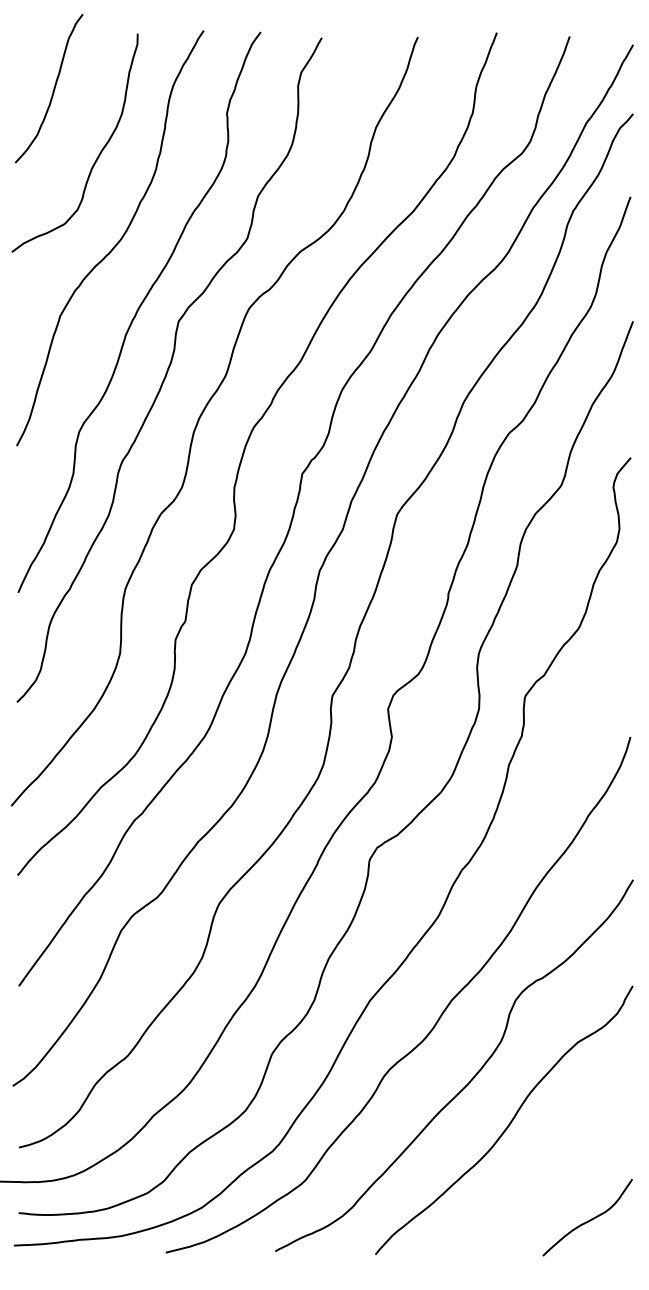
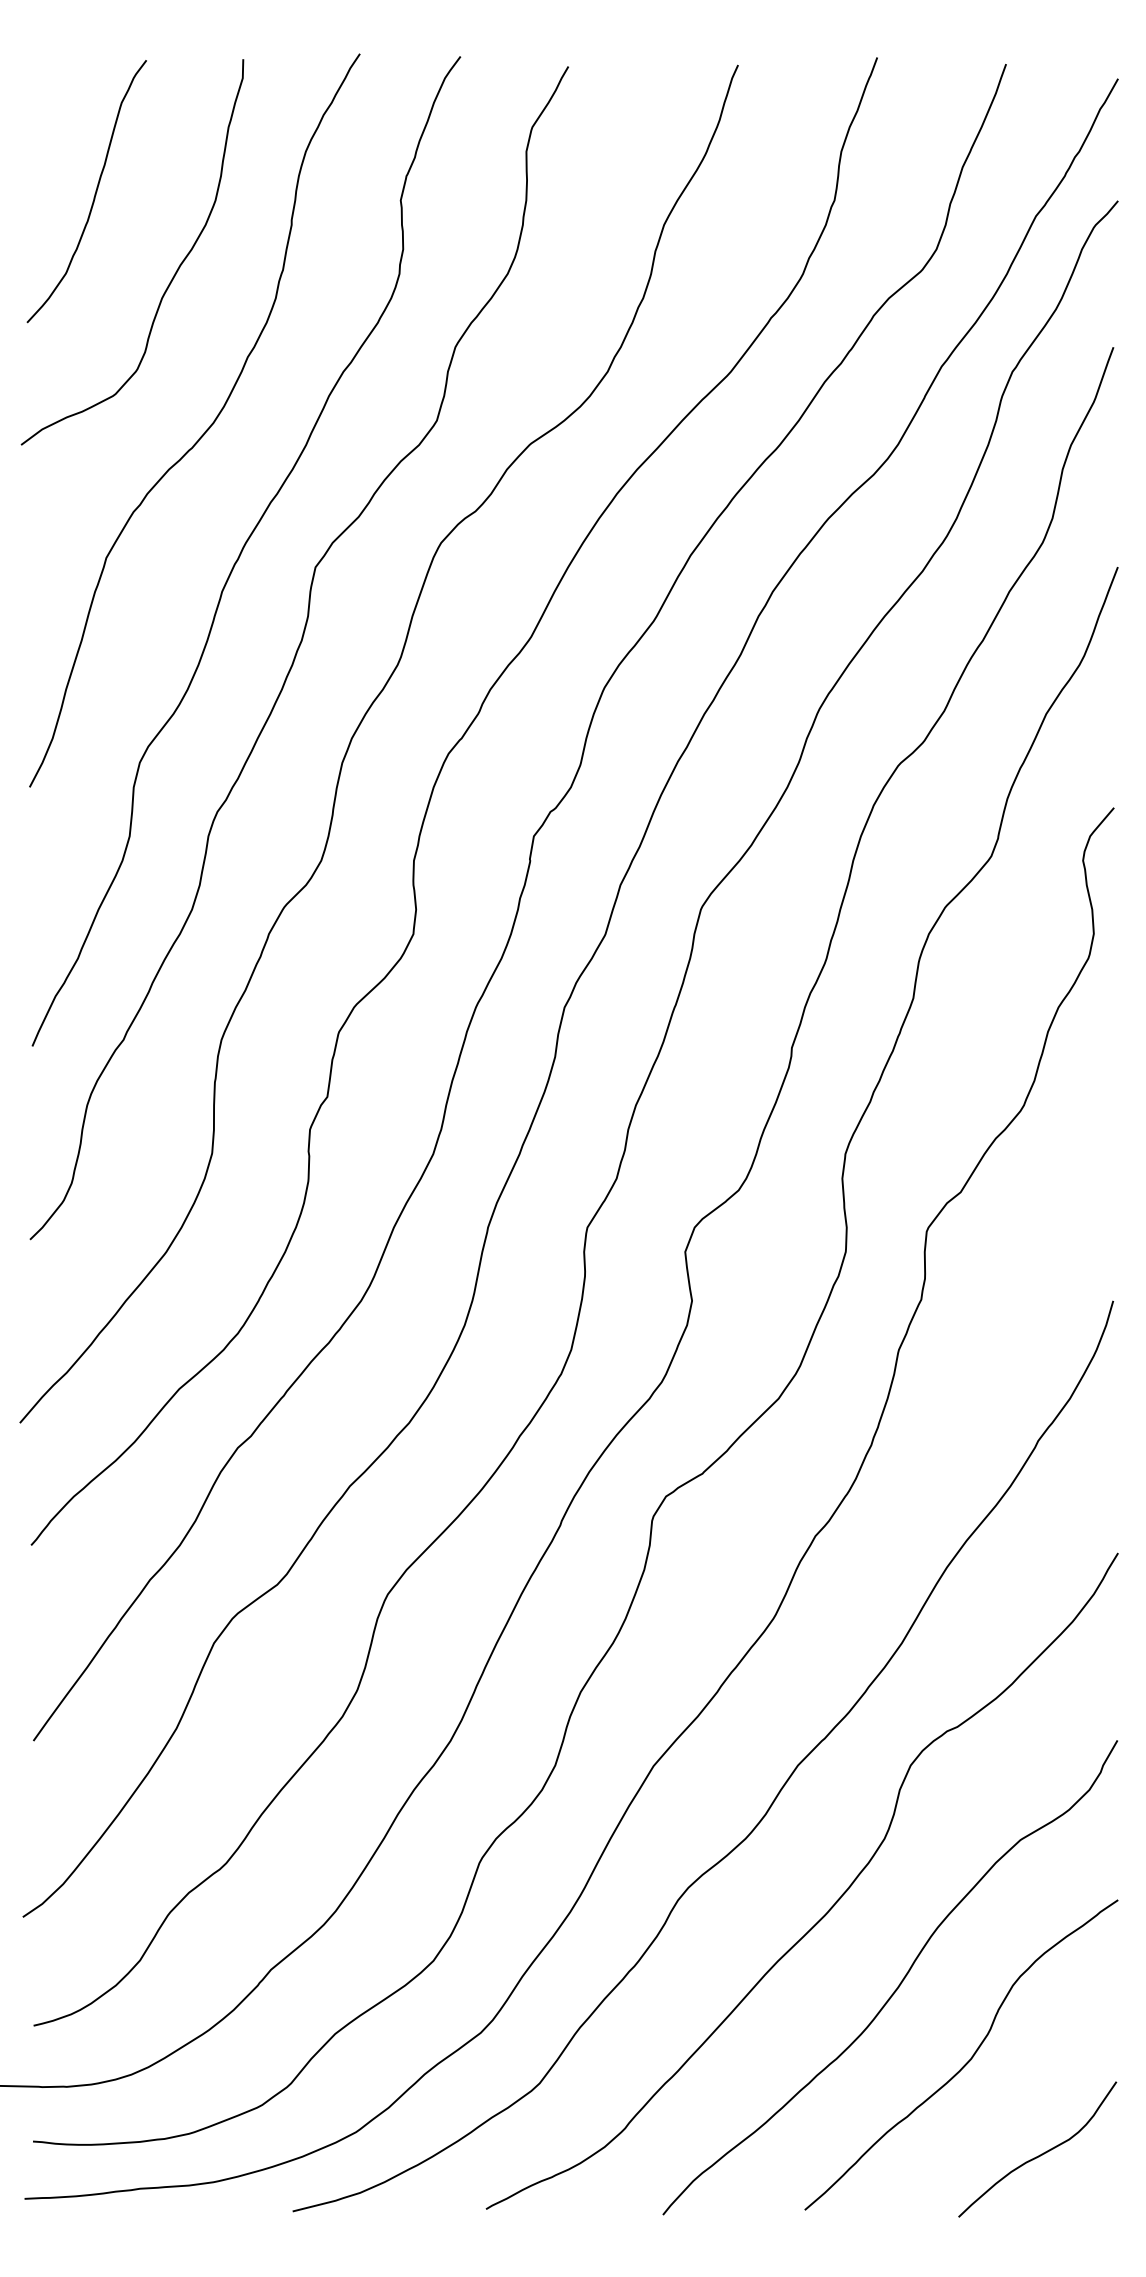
curve: (53, 88) -> (94, 191), moved
curve: (548, 1166) -> (968, 2059), added

